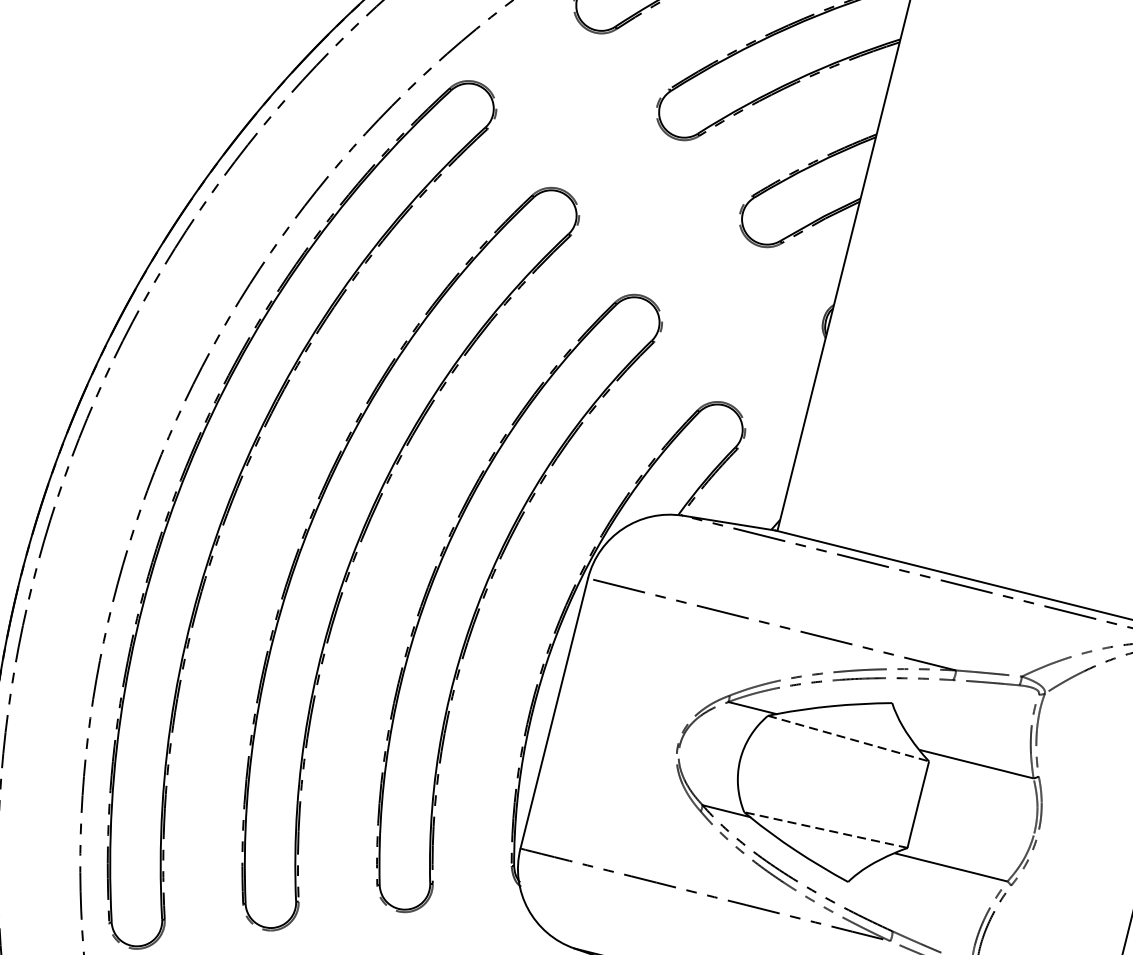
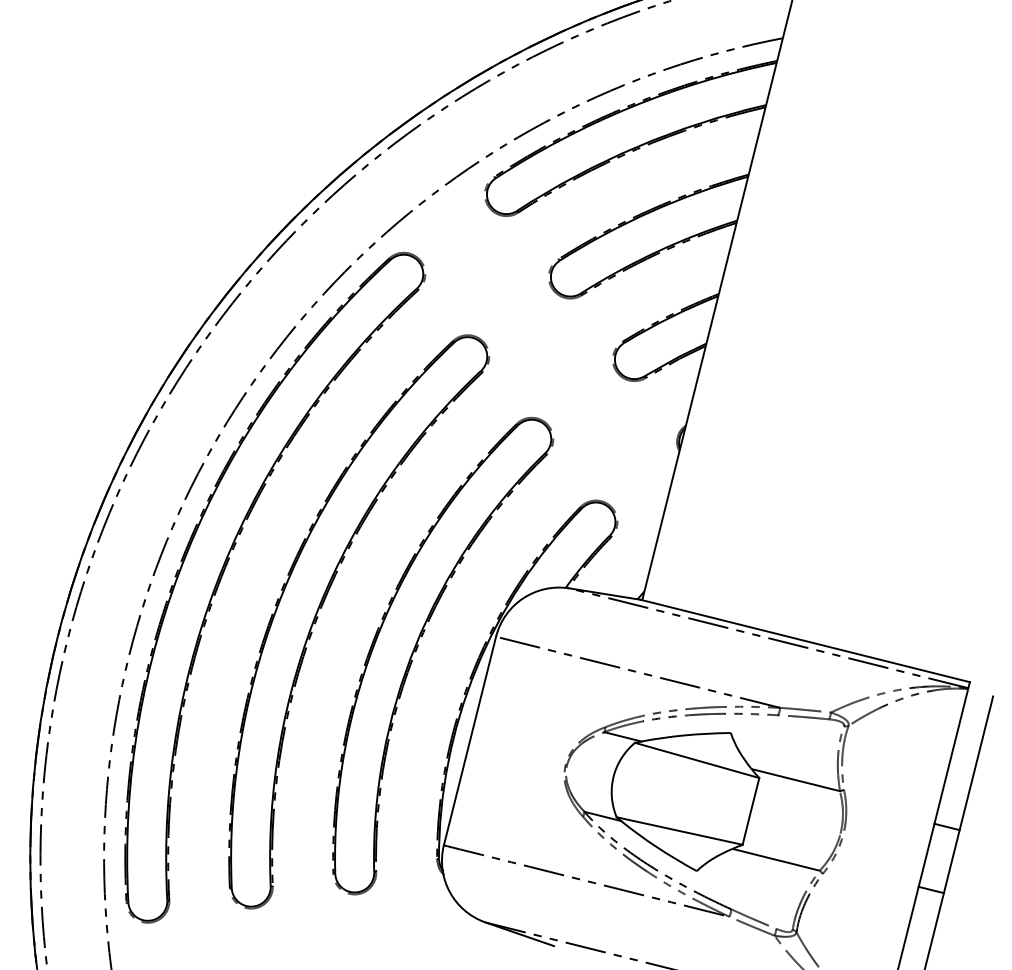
line: (848, 738) -> (697, 760), dashed -> solid
line: (825, 830) -> (679, 831), dashed -> solid

